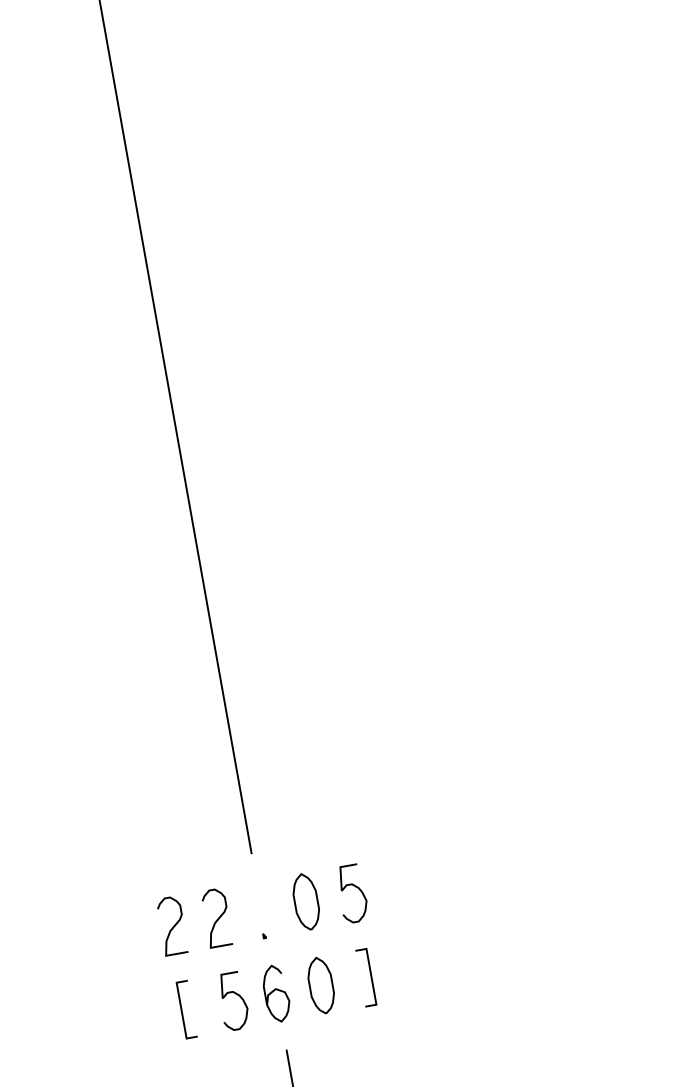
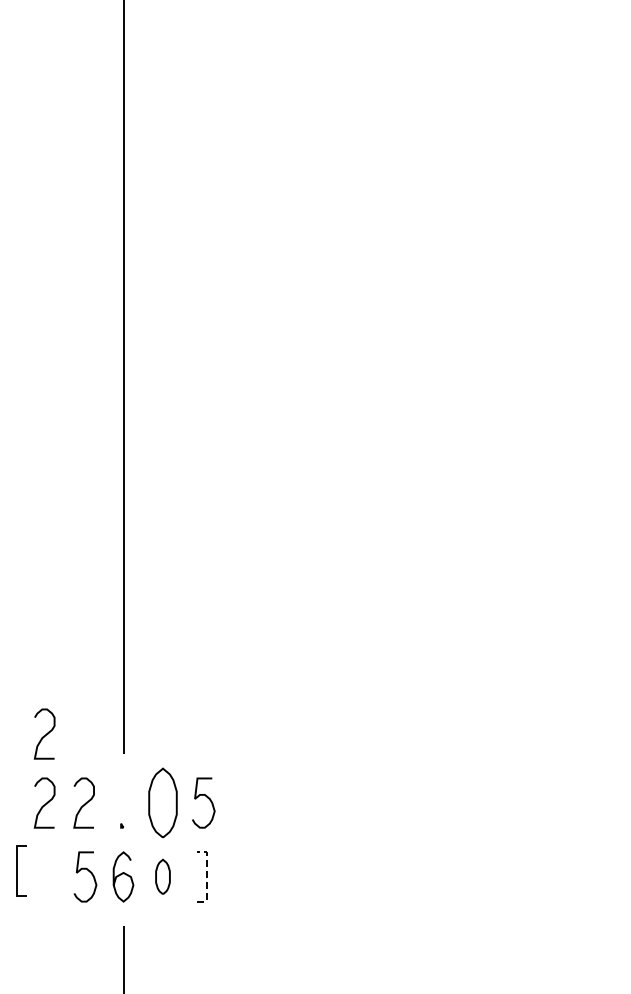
curve: (159, 848) -> (45, 734), added
part: (305, 901) -> (162, 802), size x1.4
line: (371, 977) -> (207, 877), solid -> dashed
part: (320, 985) -> (162, 876), size x0.7
line: (182, 1009) -> (17, 870), moved

